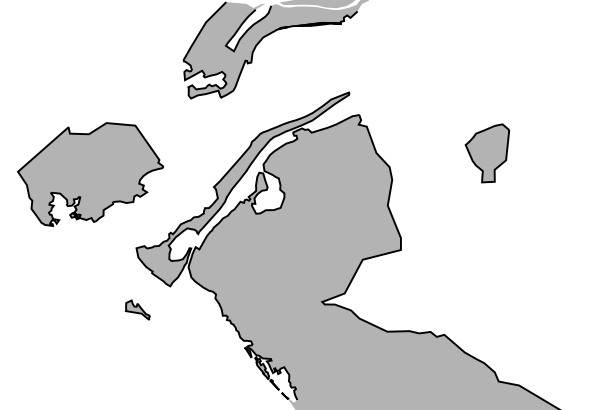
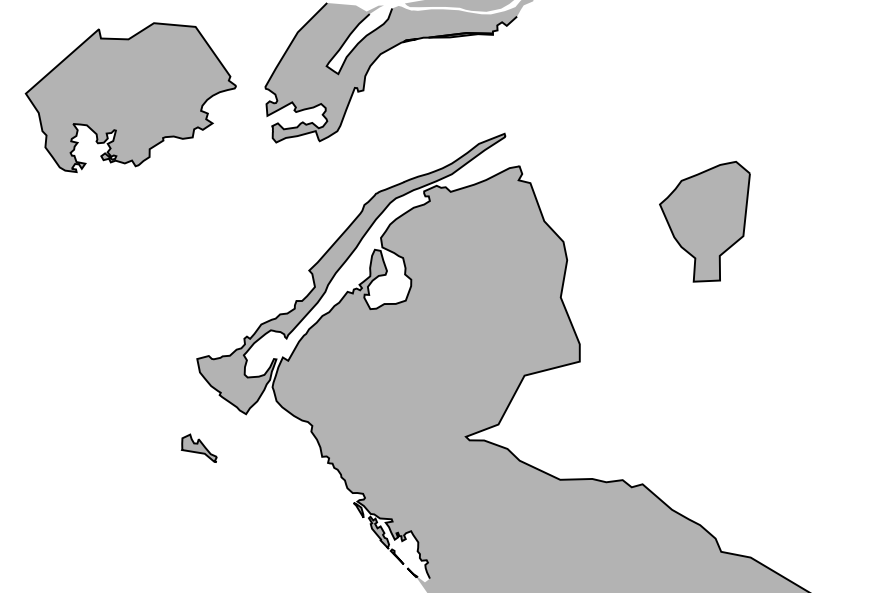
part: (487, 153) -> (705, 222), size x1.43
part: (90, 174) -> (130, 97), moved

